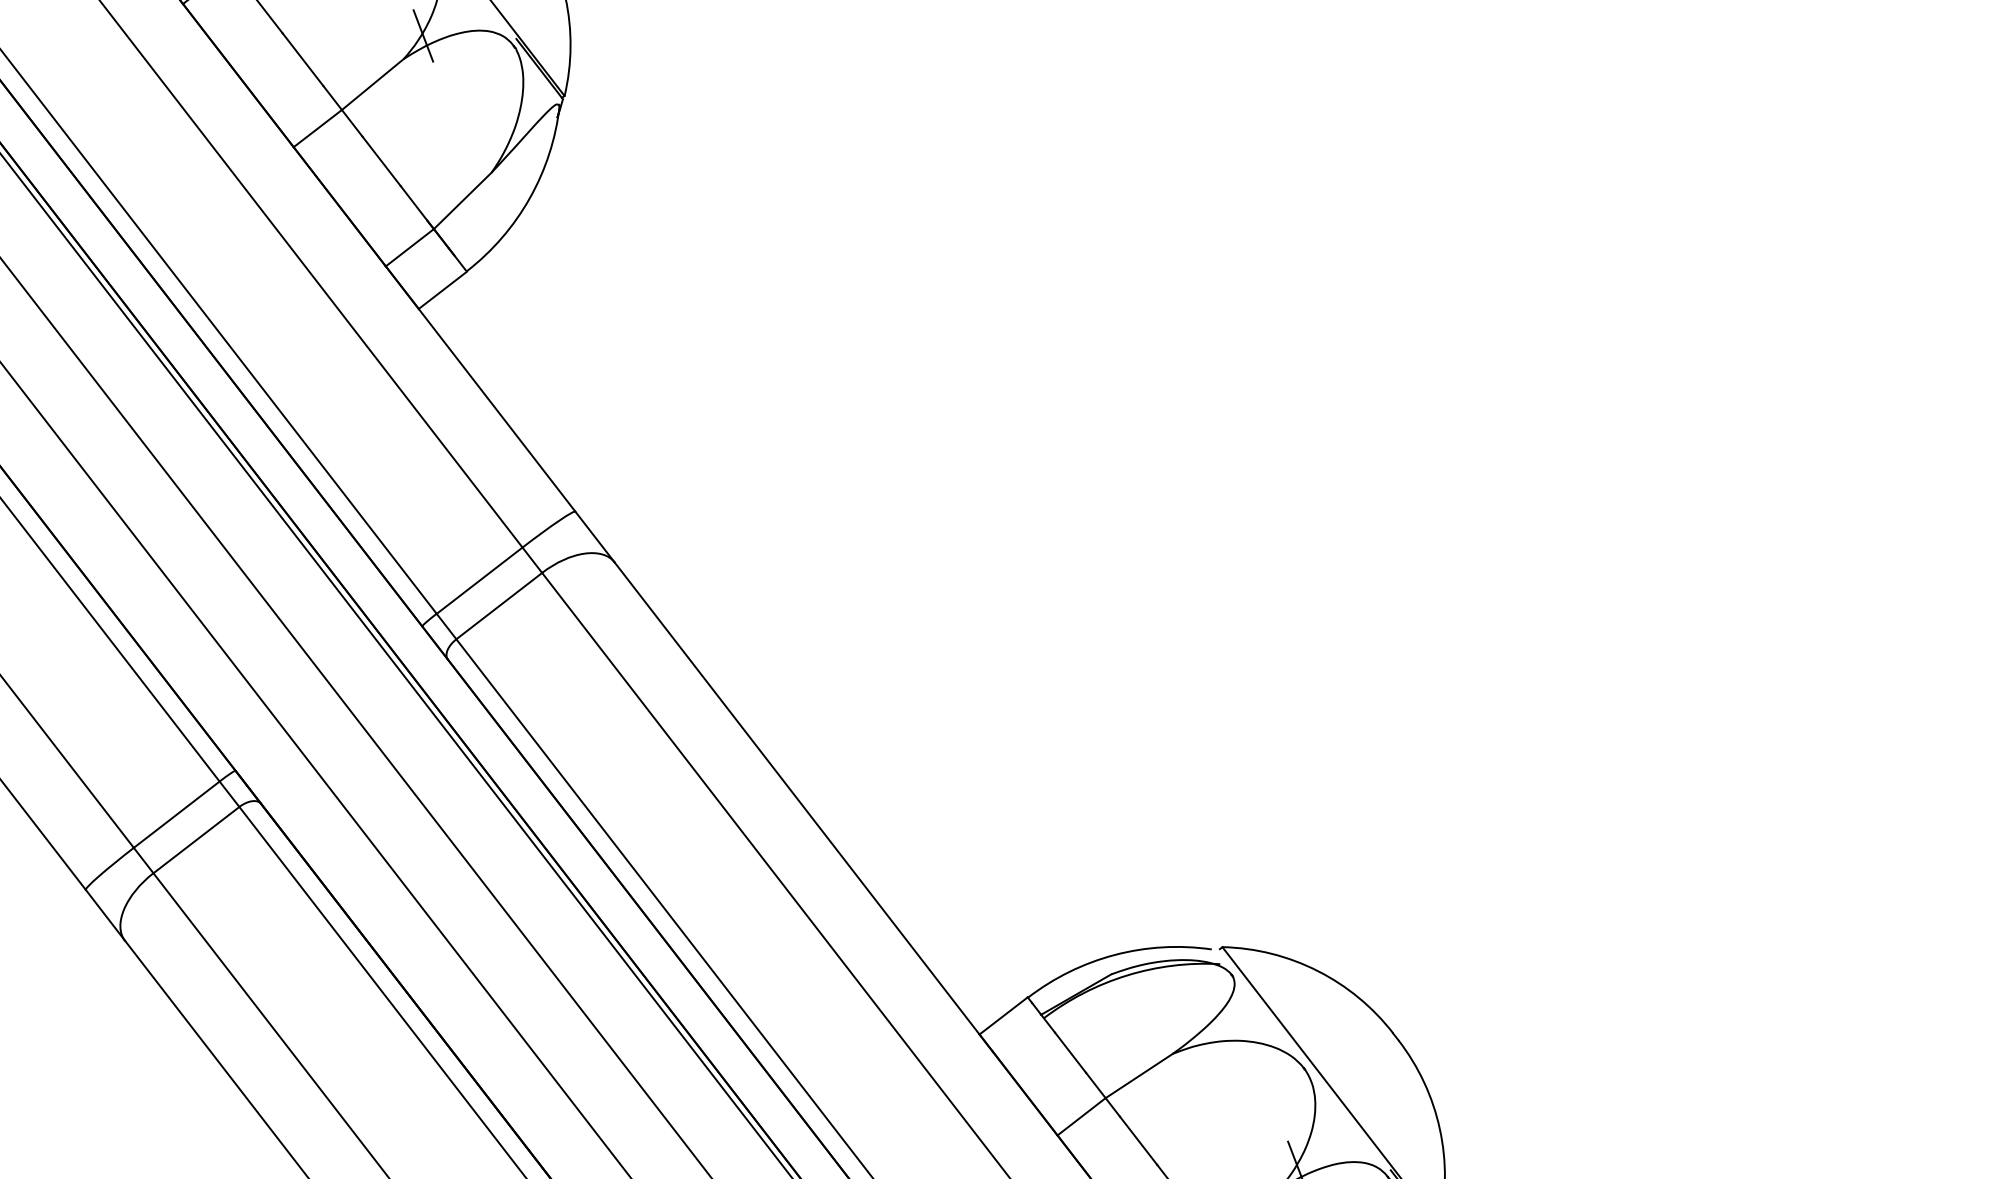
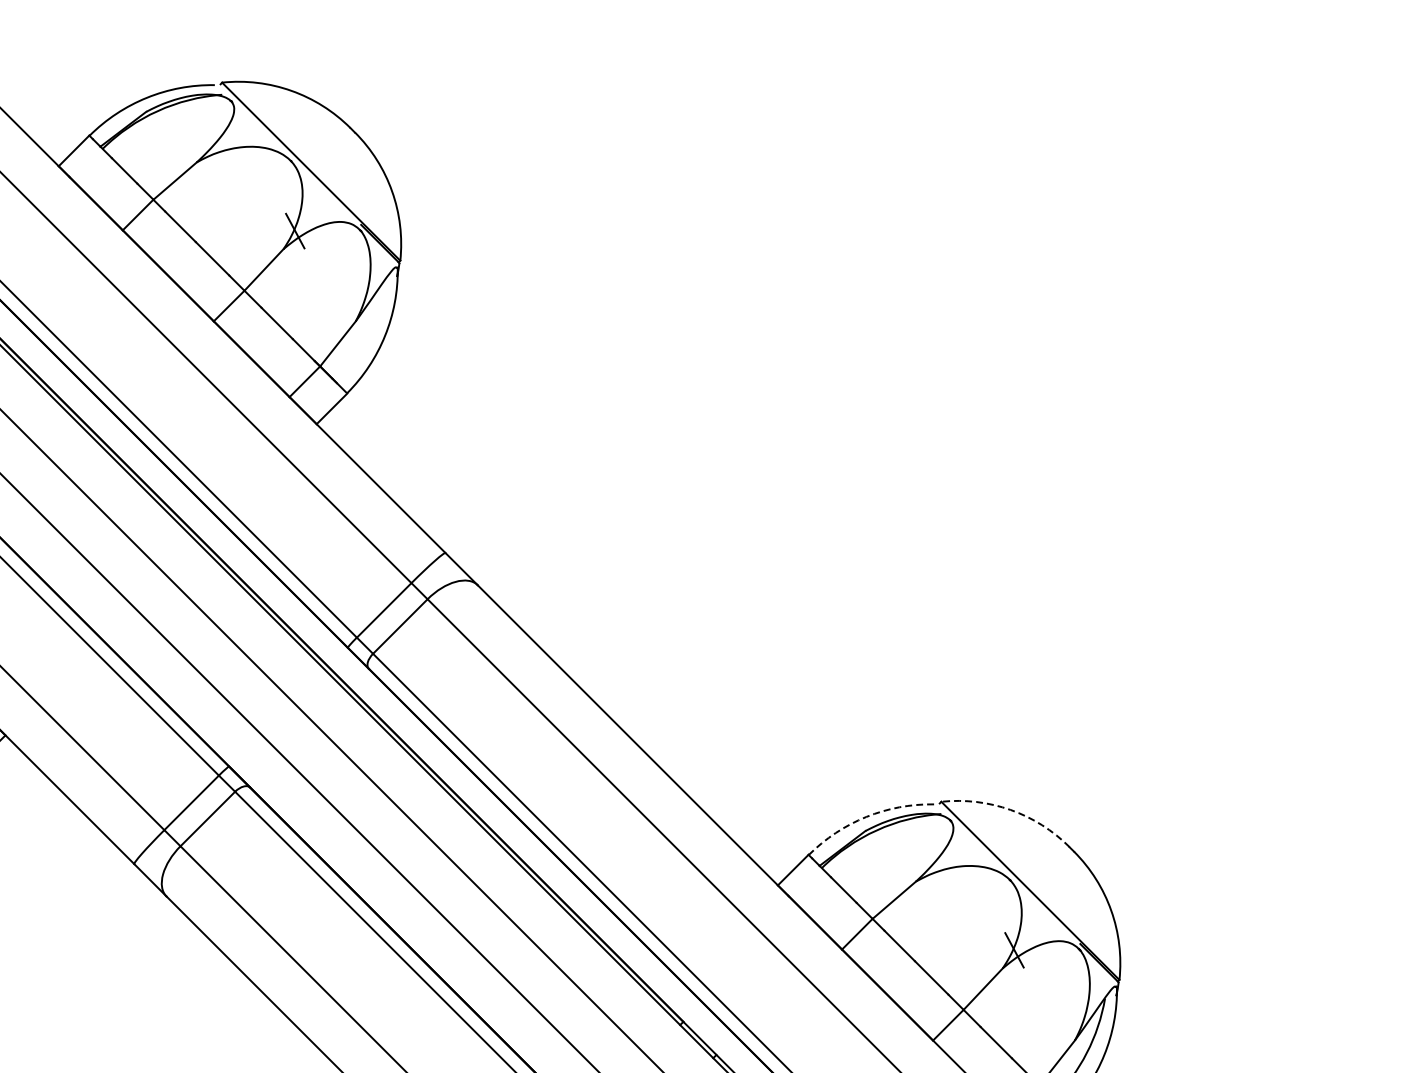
arc: (1115, 954) -> (866, 816), solid -> dashed
arc: (1317, 970) -> (1010, 809), solid -> dashed

